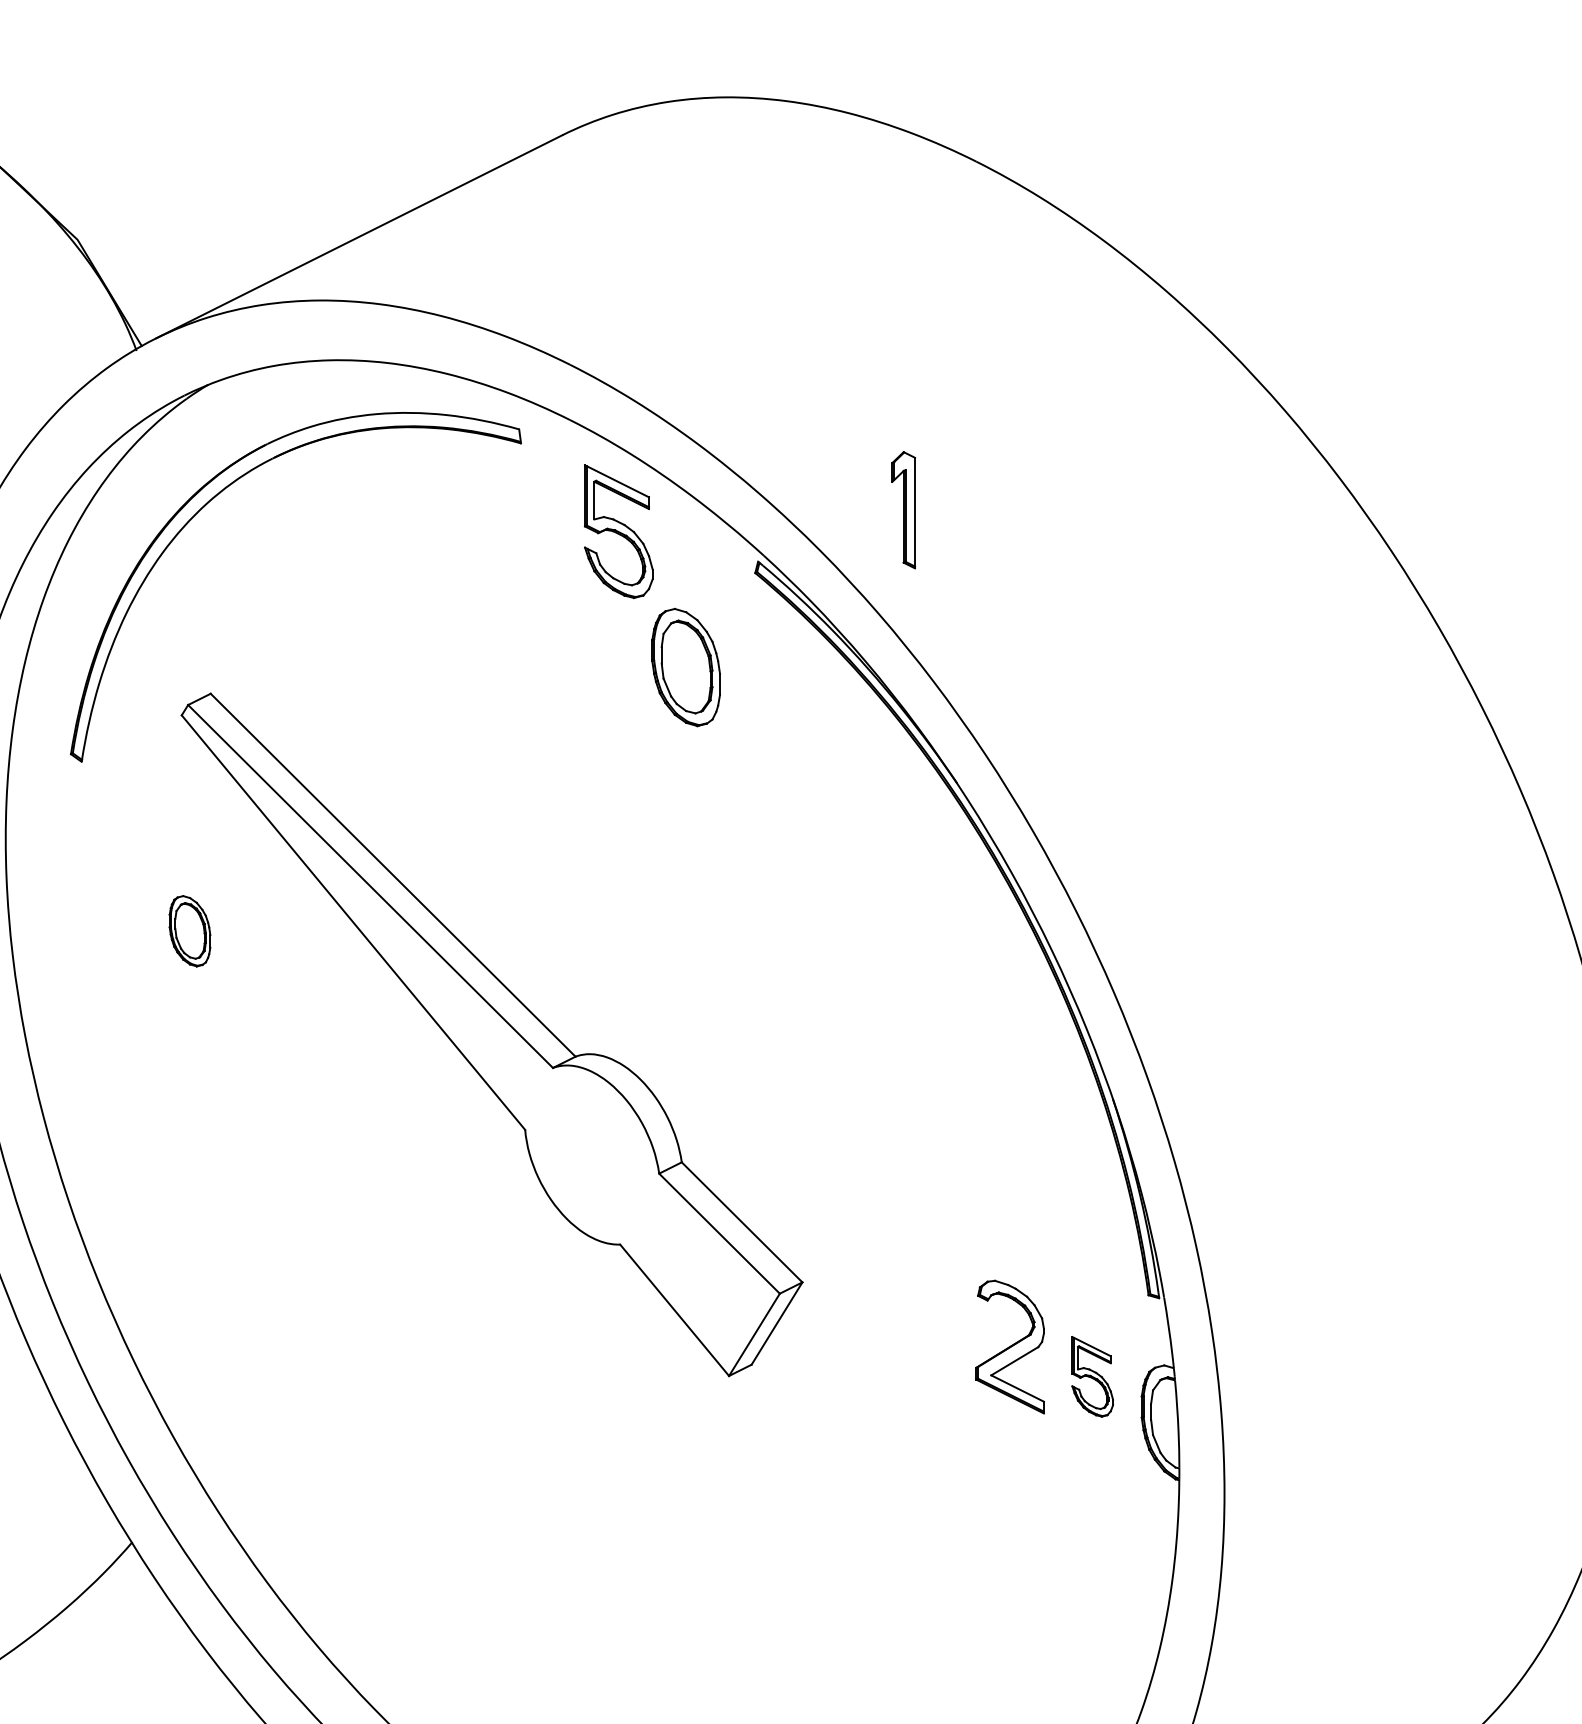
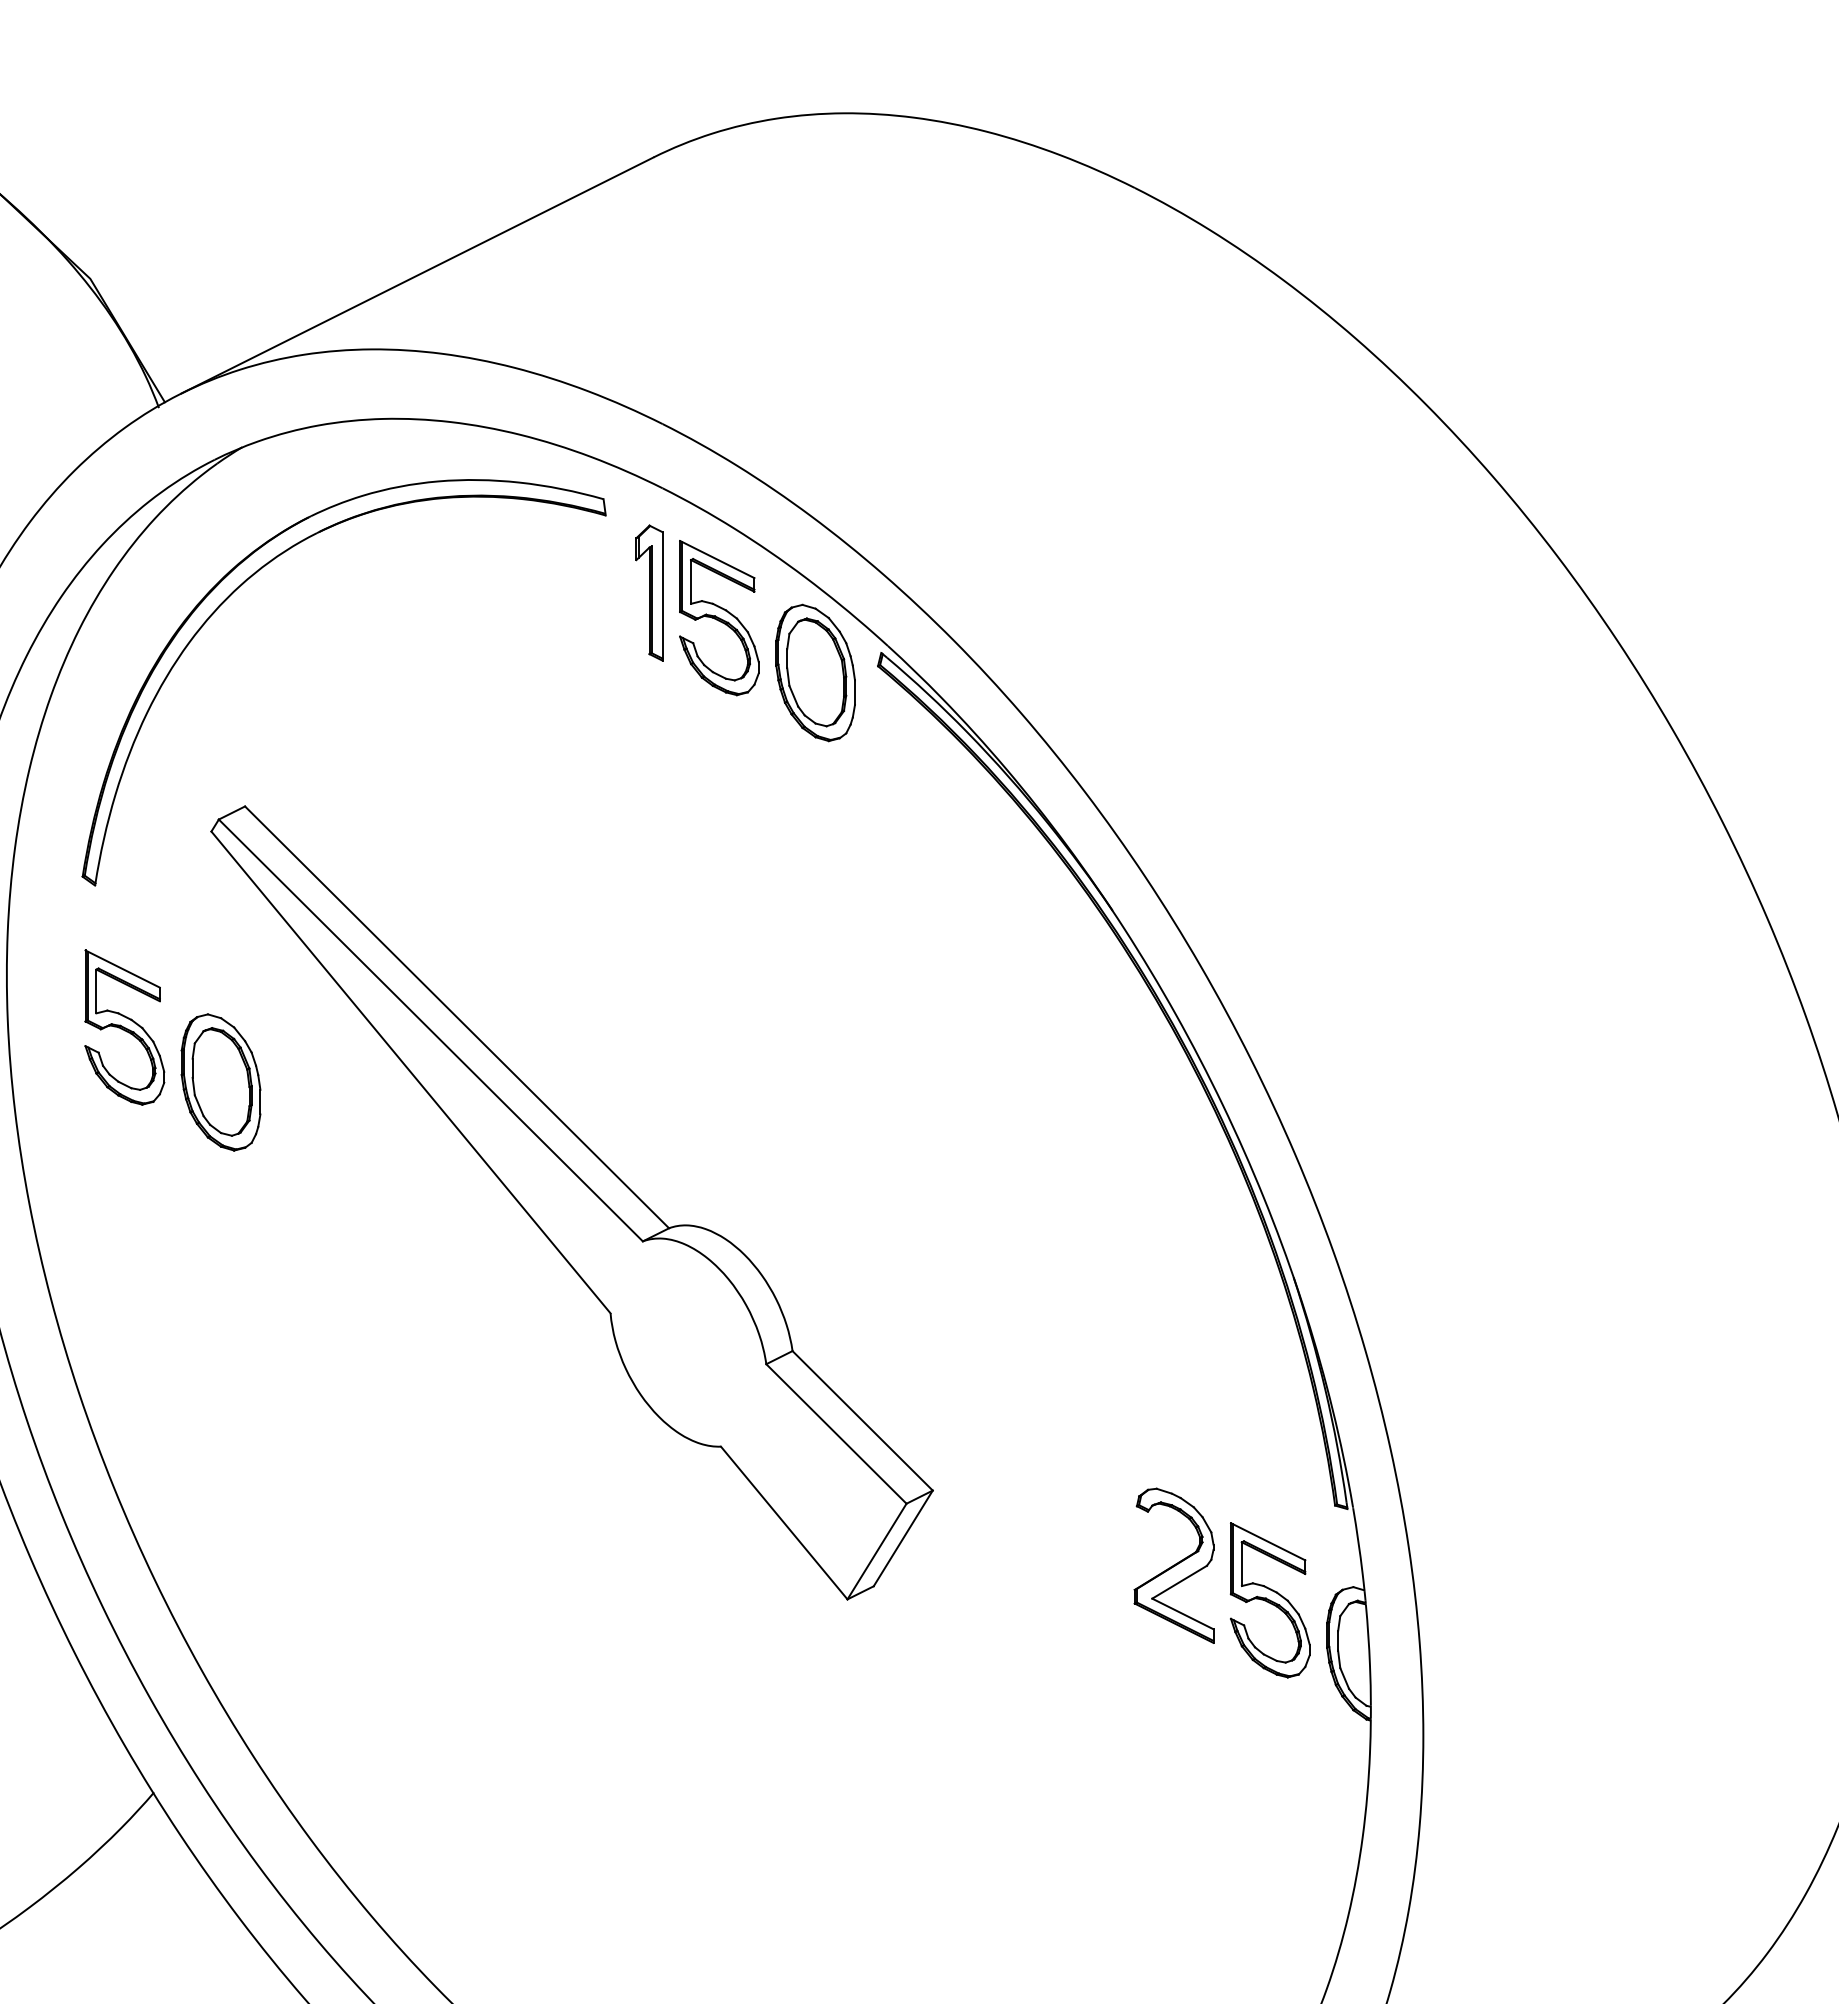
part: (903, 509) -> (649, 592), moved
part: (686, 667) -> (815, 672), moved
part: (106, 883) -> (124, 1027), added
part: (189, 931) -> (220, 1082), size x1.67
part: (1092, 1376) -> (1269, 1600), size x1.67

